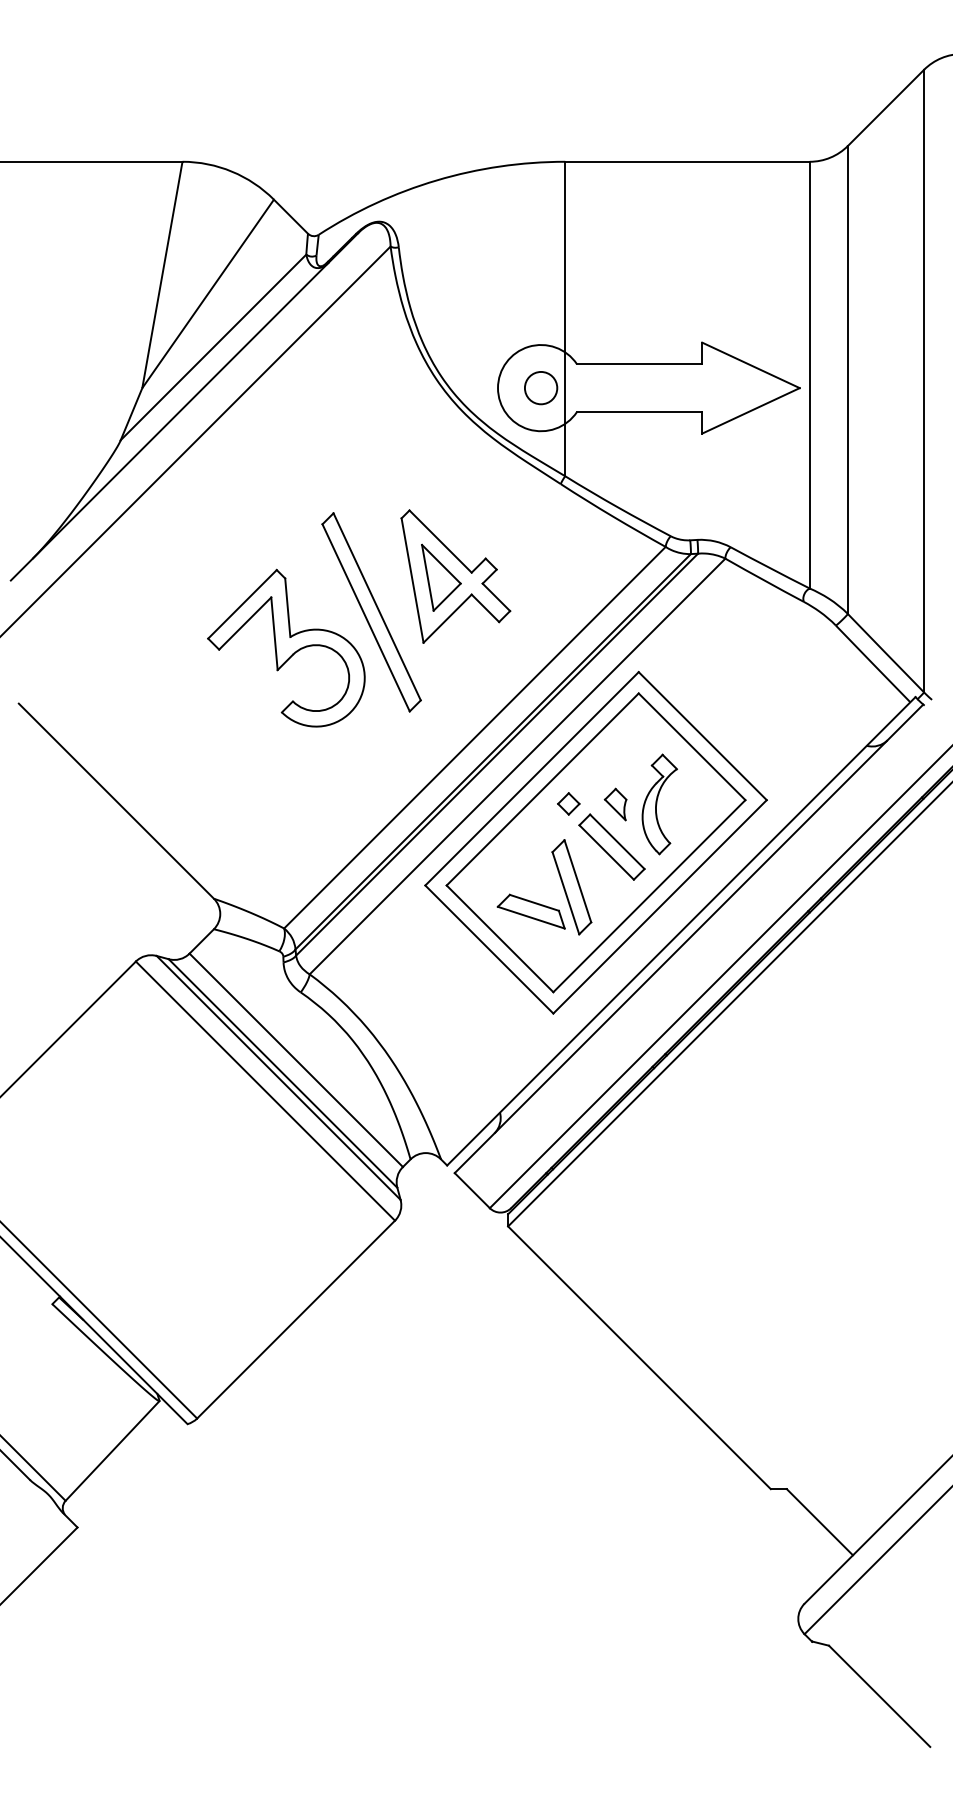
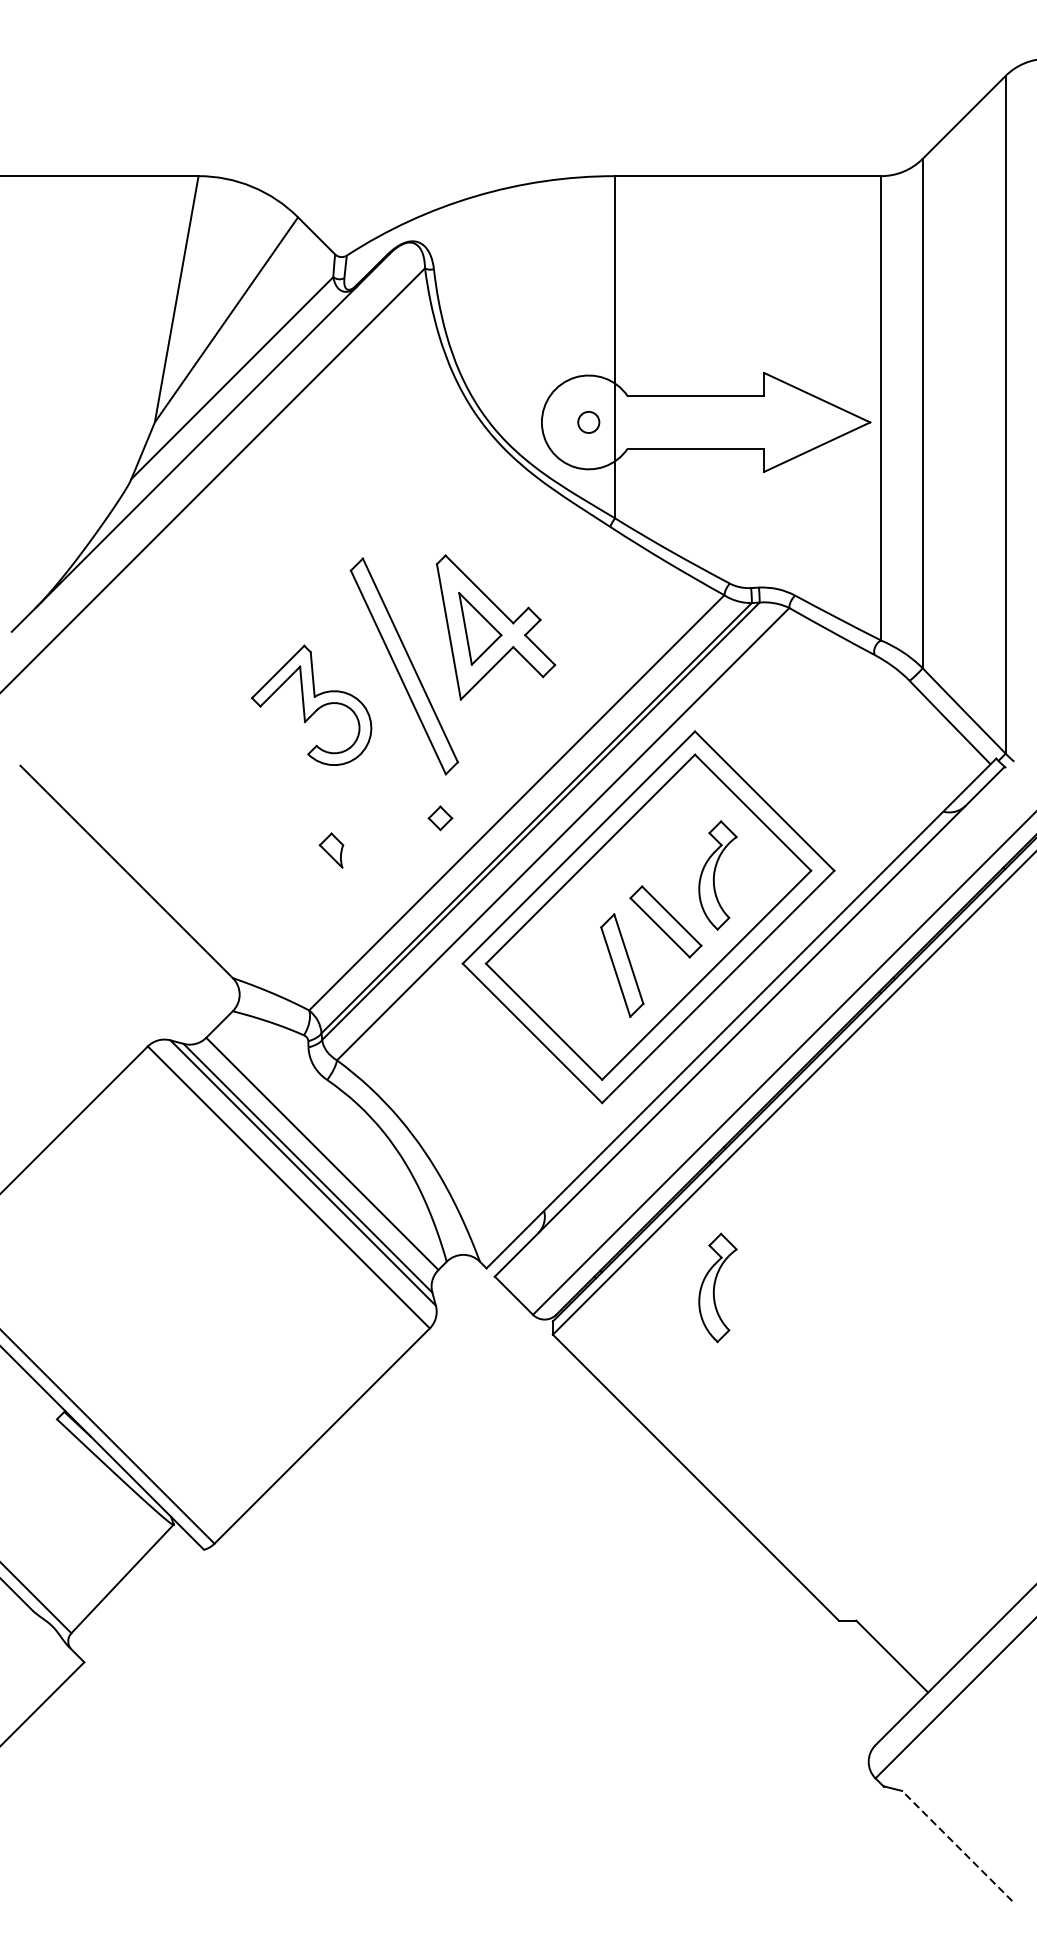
circle: (540, 387) -> (588, 421), size x0.6
part: (286, 647) -> (311, 704), size x0.7
part: (568, 803) -> (440, 817), moved
part: (615, 804) -> (331, 850), moved
part: (530, 911) -> (577, 991), removed
part: (659, 1183) -> (717, 1287), added
line: (879, 1696) -> (957, 1846), solid -> dashed

